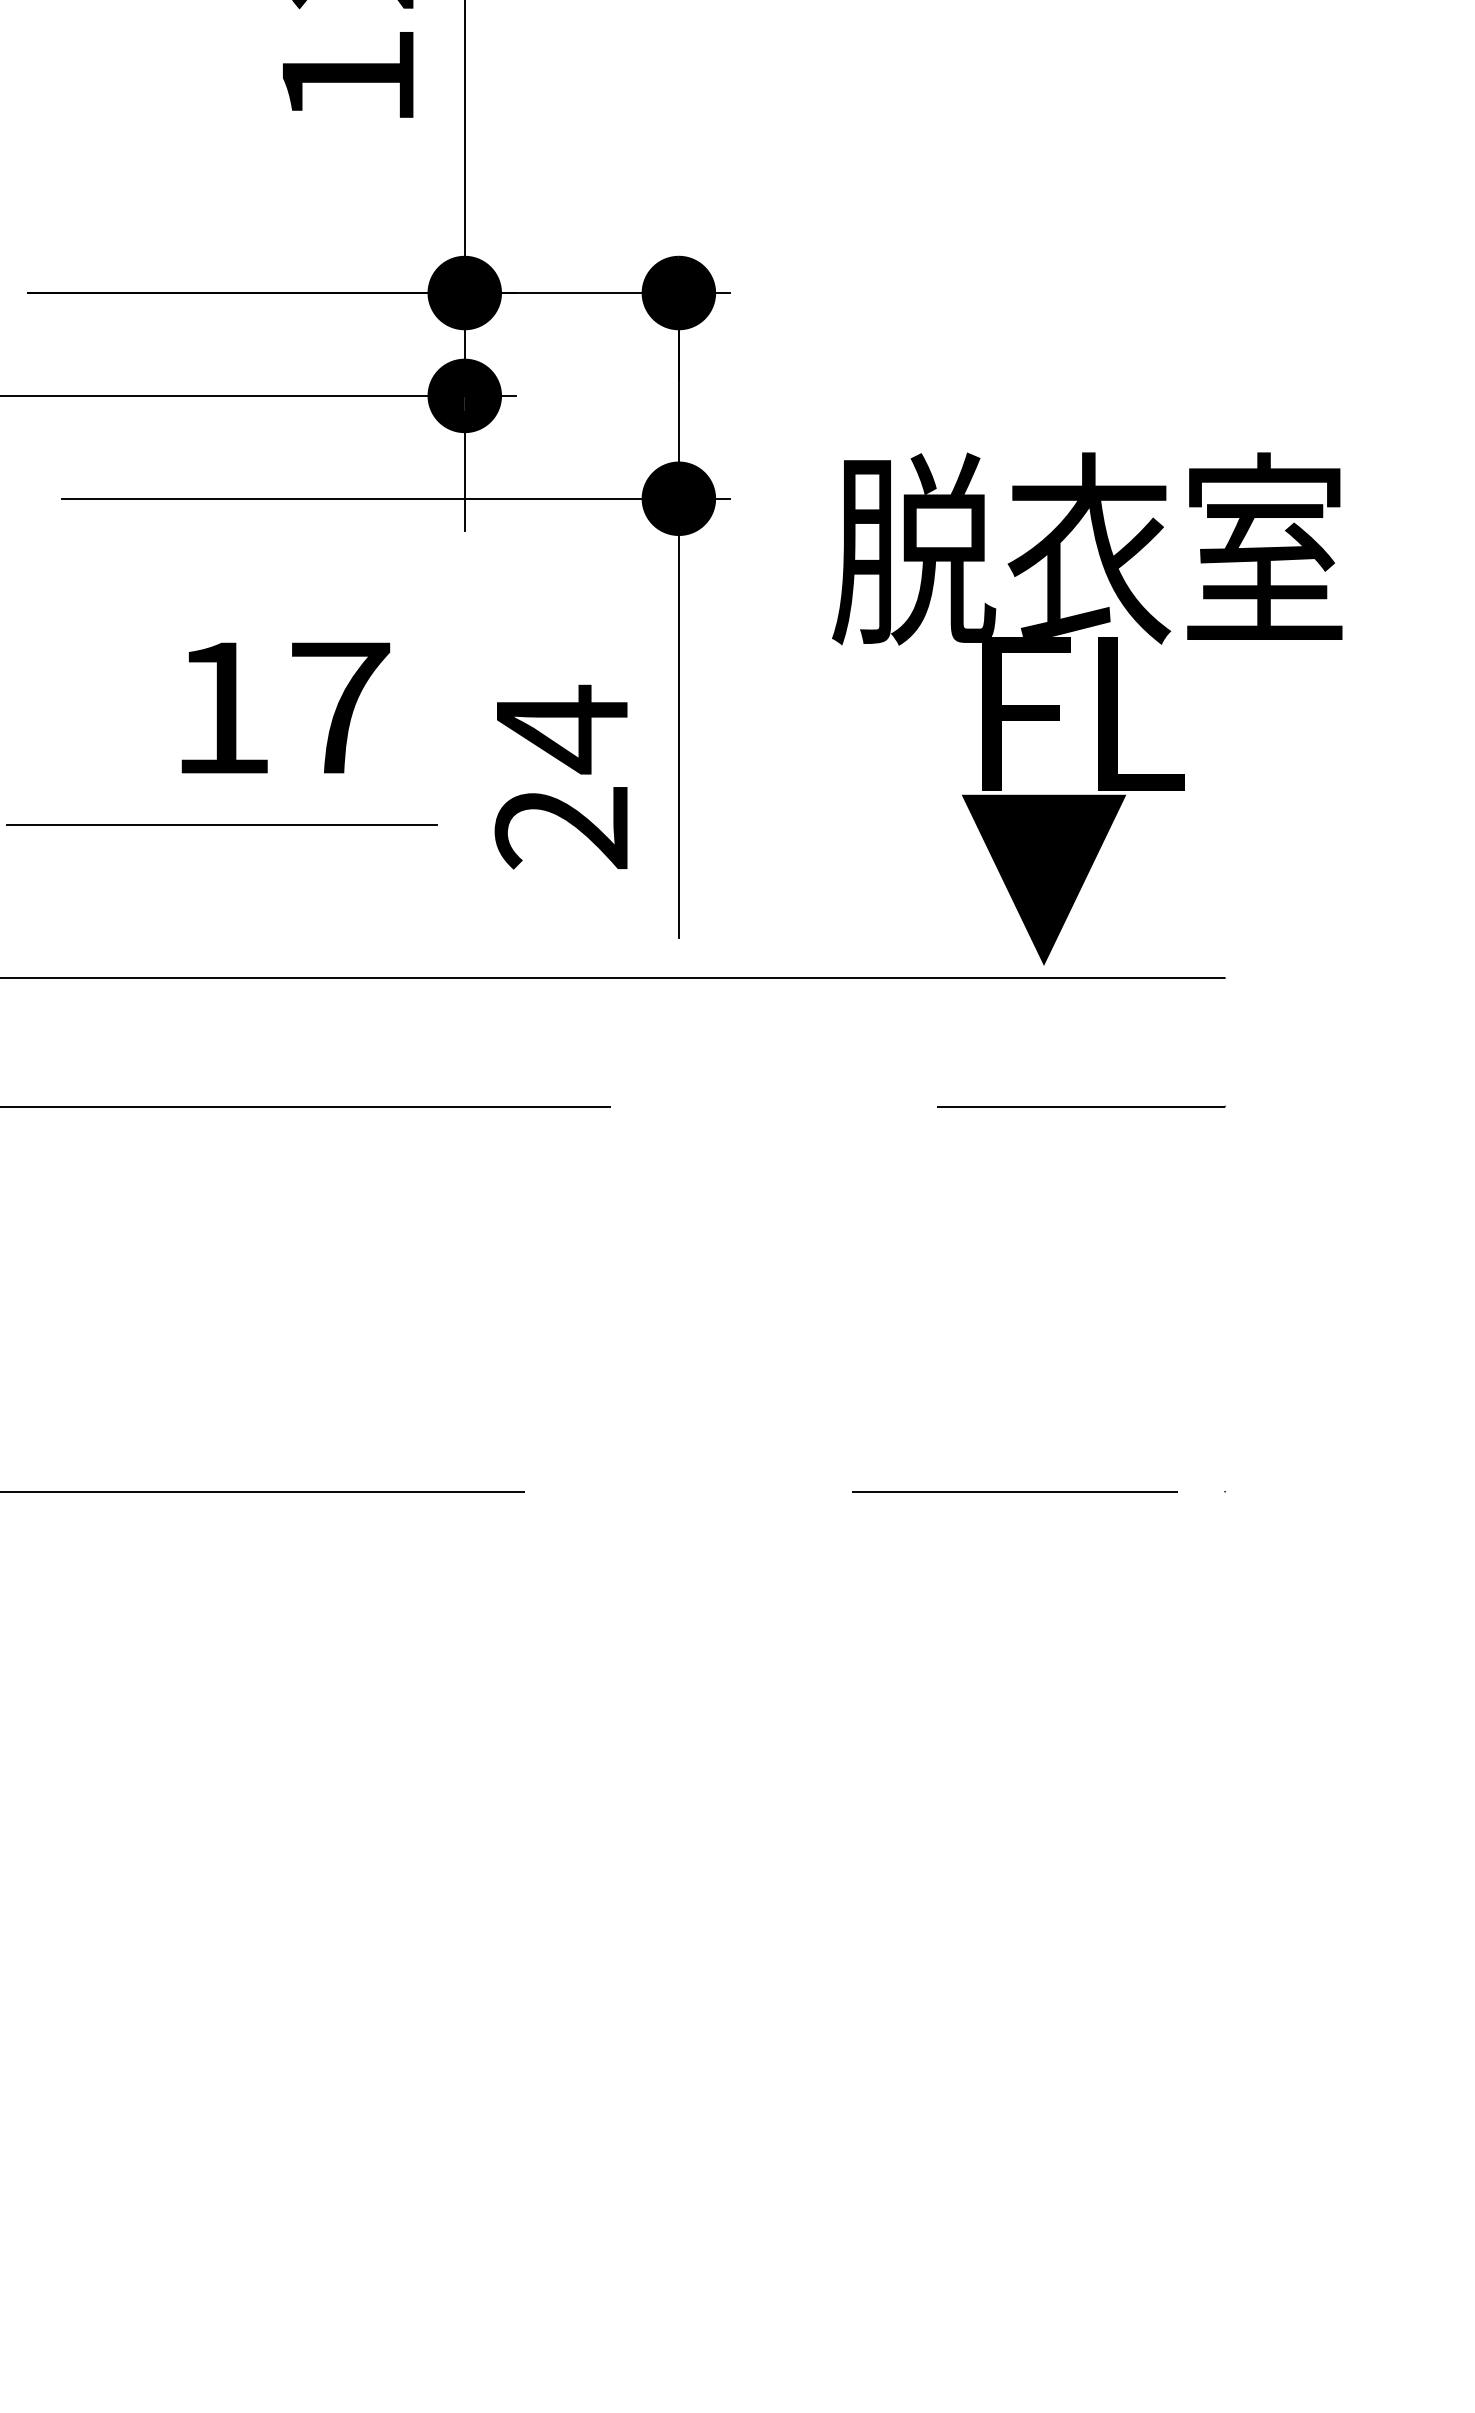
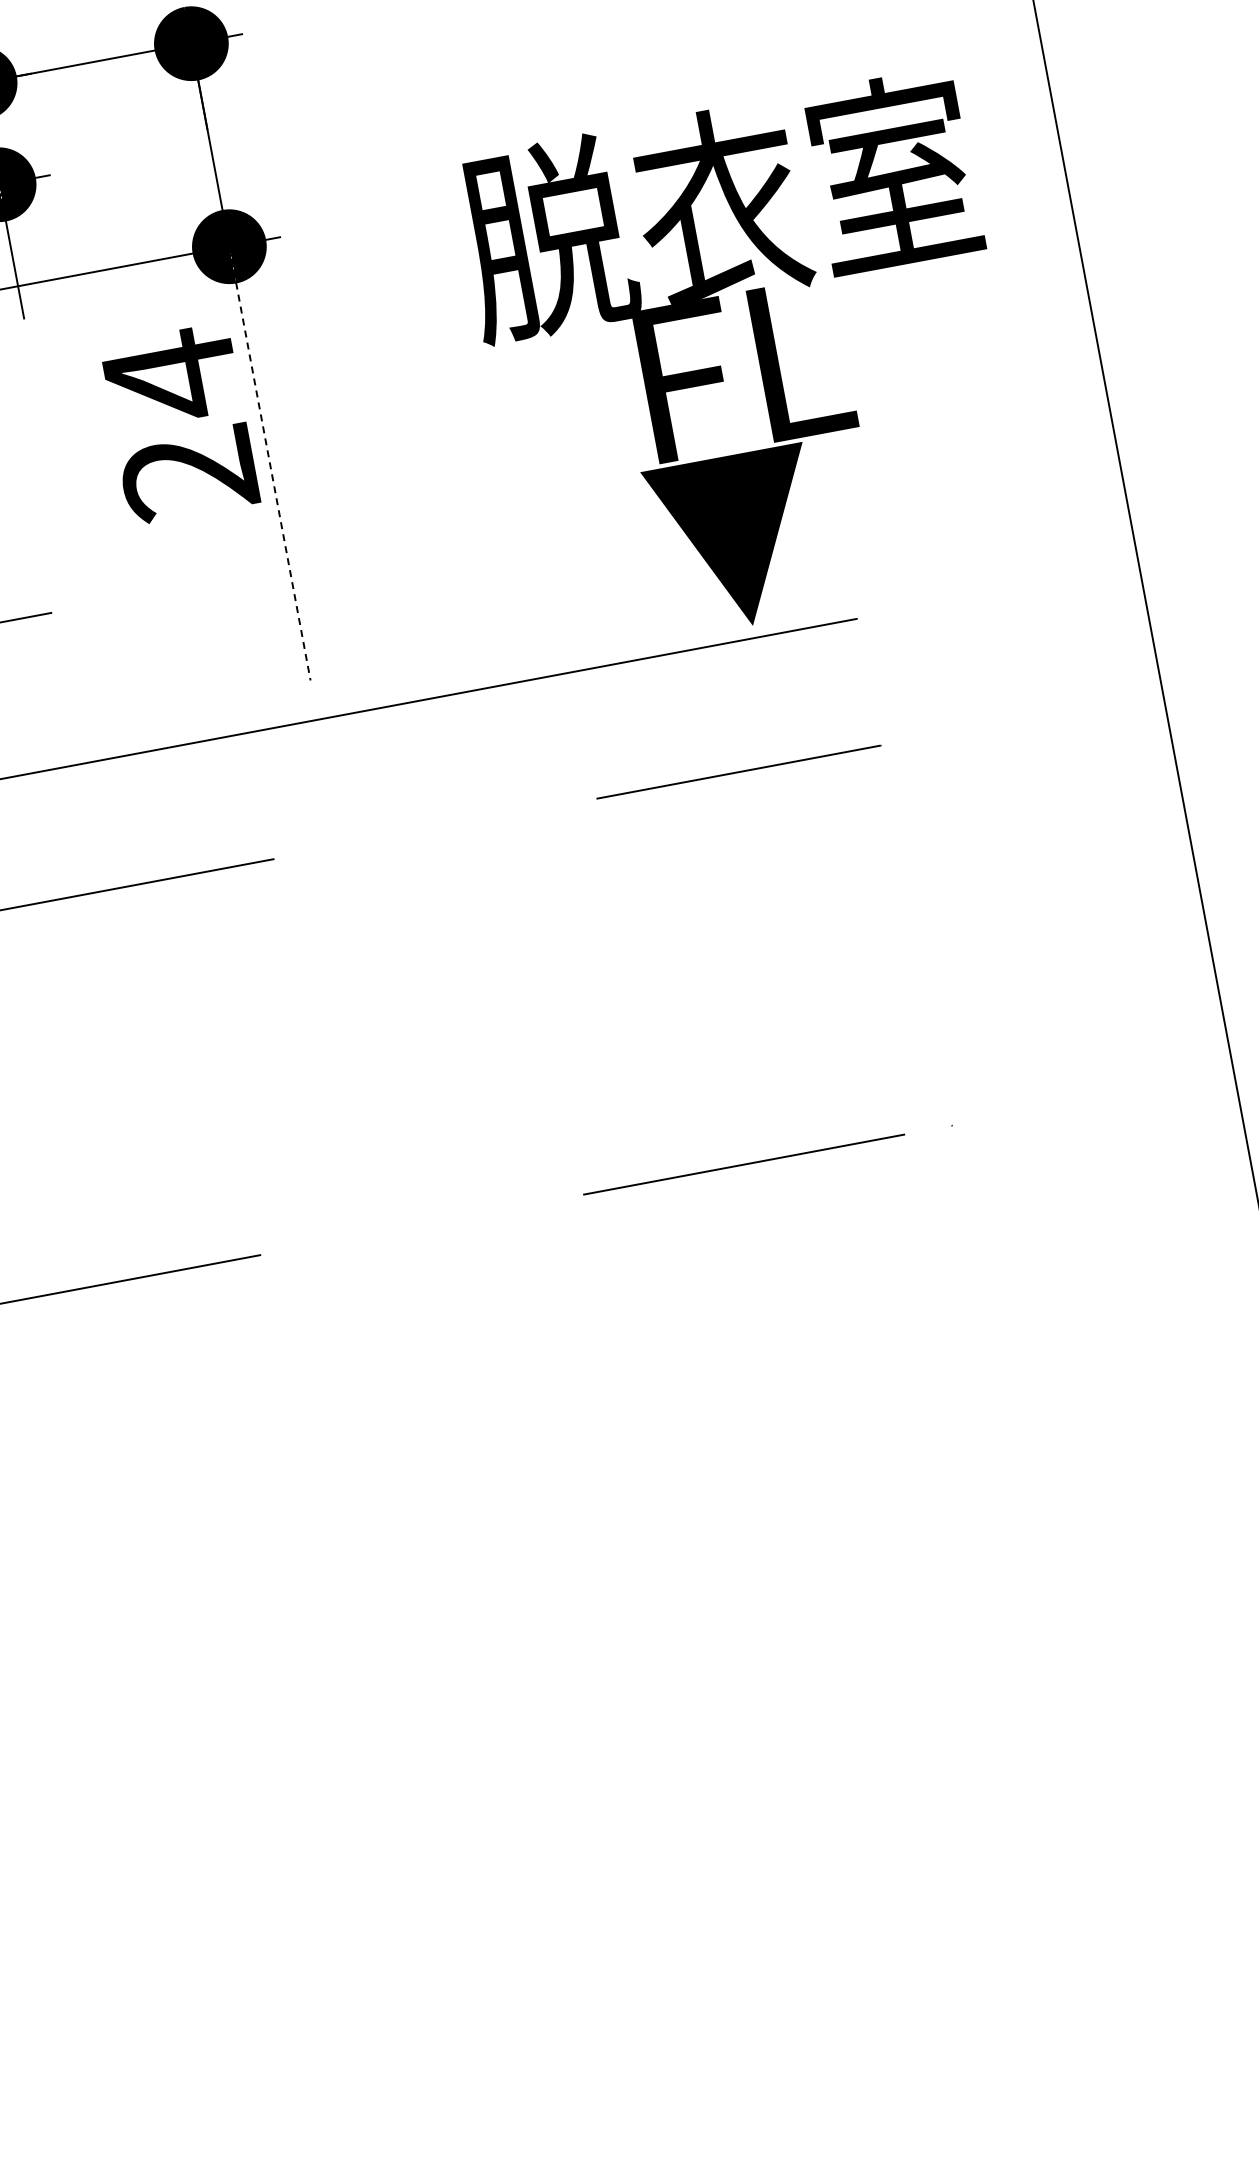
text: (1087, 708) -> (748, 363), moved
line: (678, 718) -> (269, 463), solid -> dashed
text: (560, 776) -> (178, 423), moved

